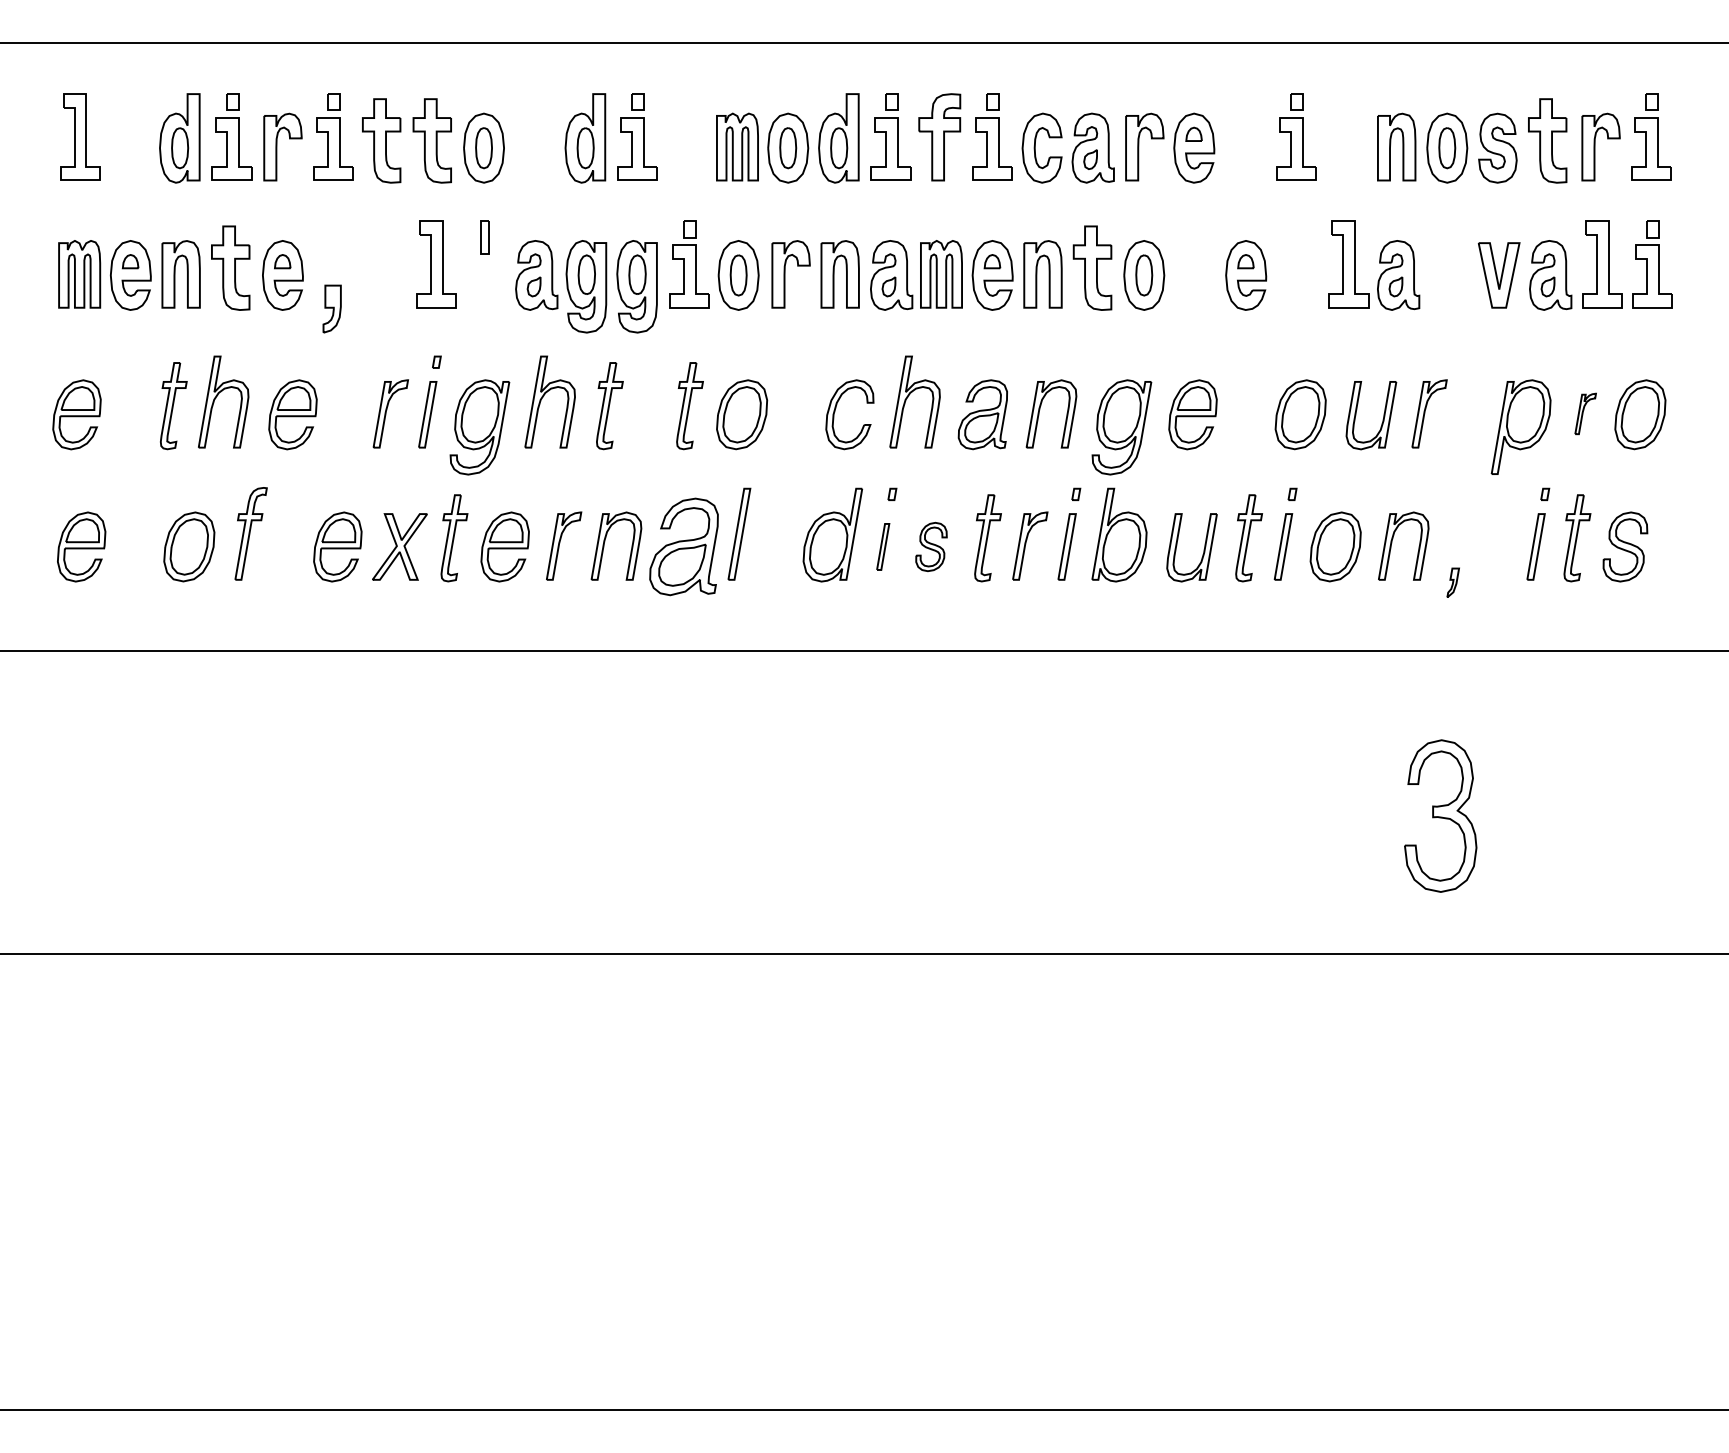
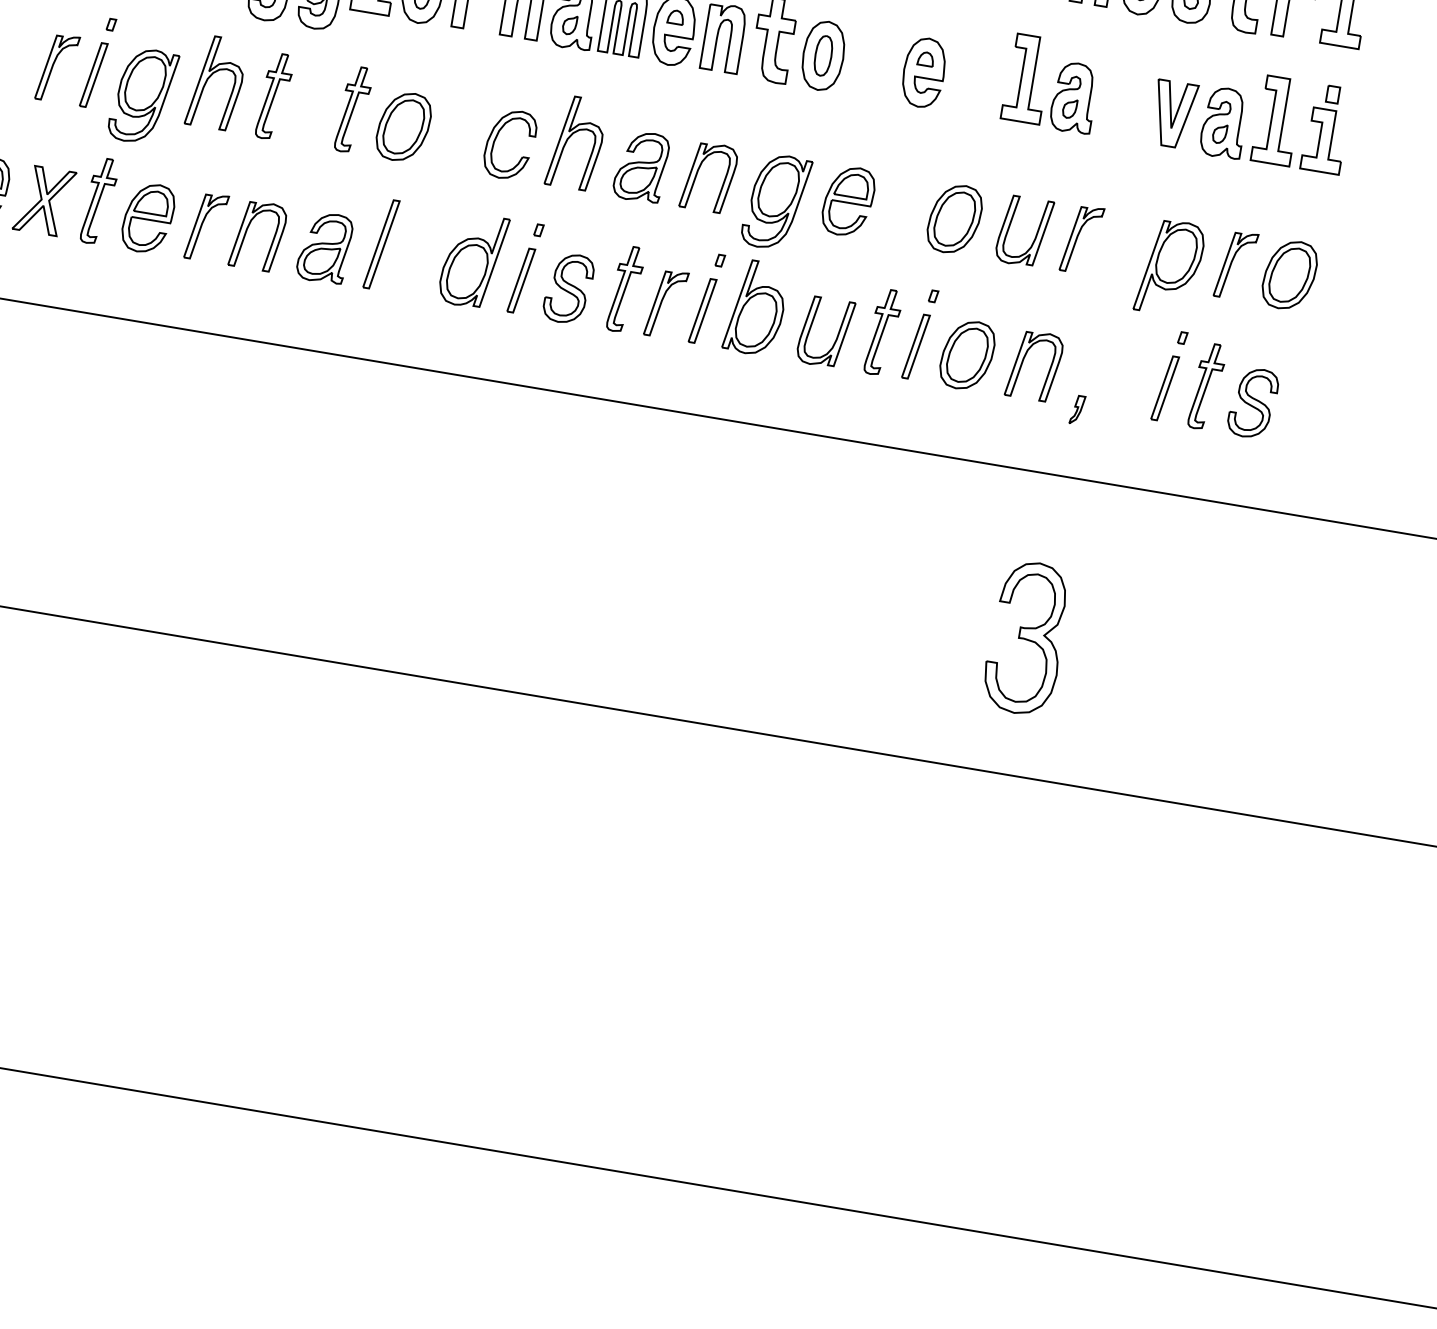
part: (1585, 413) -> (1235, 264), size x1.67
part: (684, 546) -> (325, 247), size x0.71
part: (882, 546) -> (520, 280), size x1.43
part: (931, 546) -> (568, 288), size x1.43

